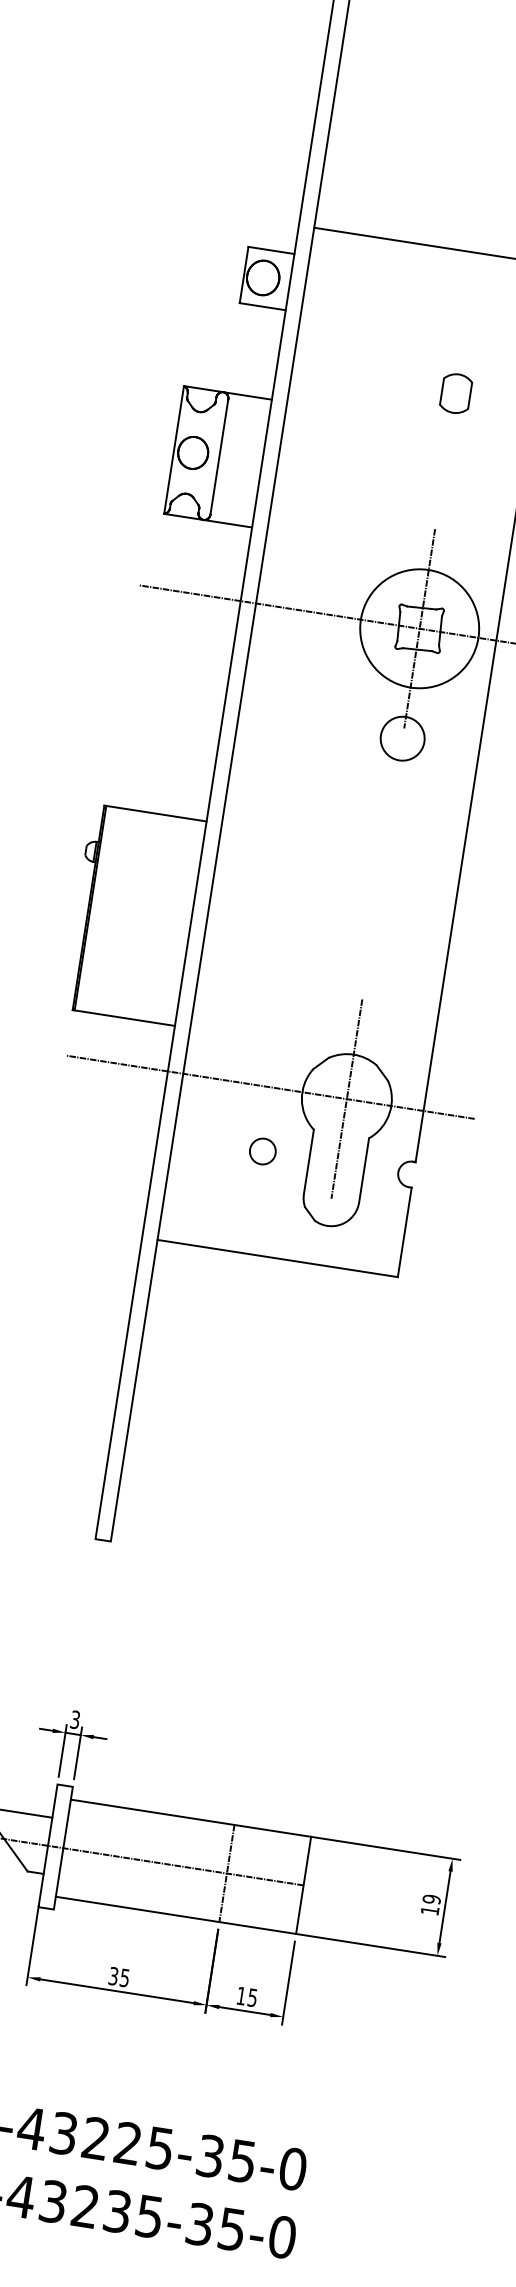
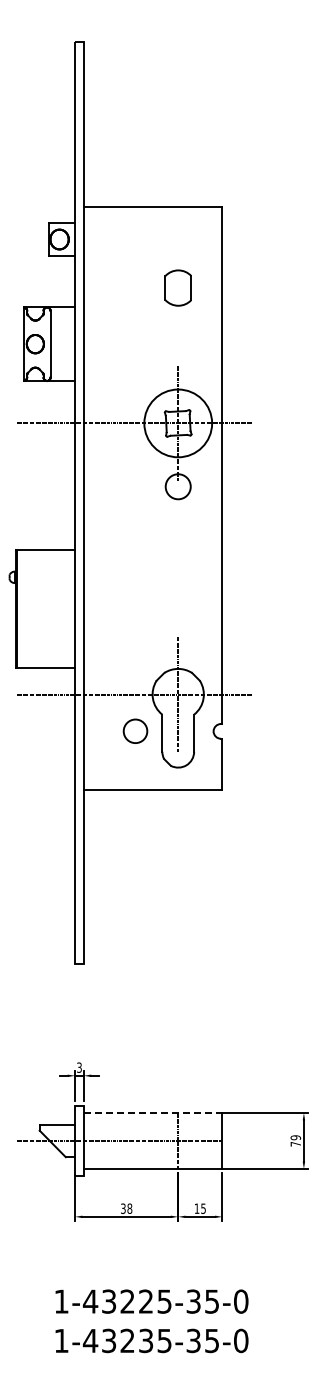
part: (454, 392) -> (177, 287), size x1.6
circle: (262, 1151) -> (135, 731), size x1.6
line: (191, 1819) -> (153, 1113), solid -> dashed
text: (429, 1911) -> (295, 1144), 19 -> 79
text: (124, 1977) -> (129, 1208), 35 -> 38

